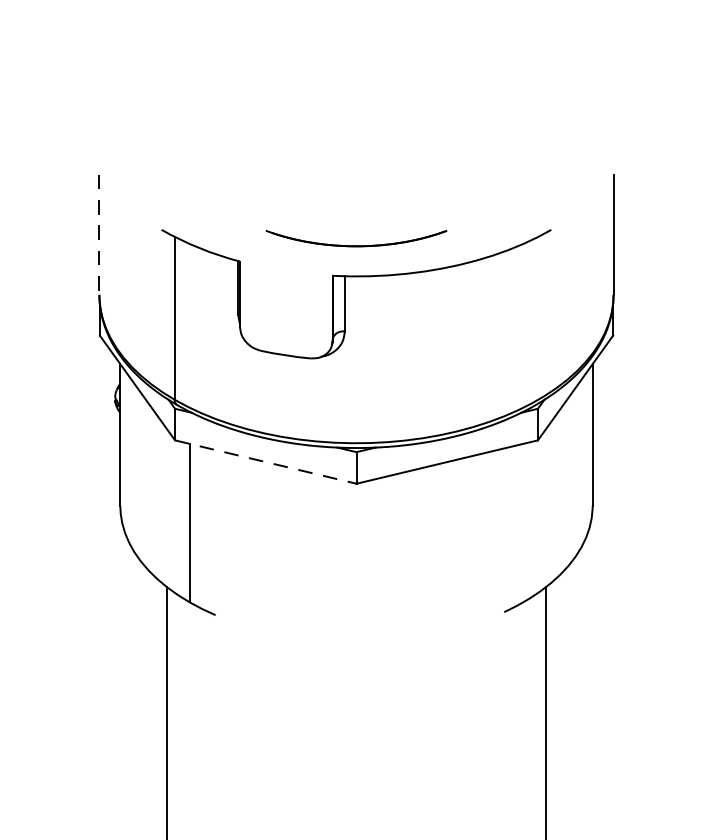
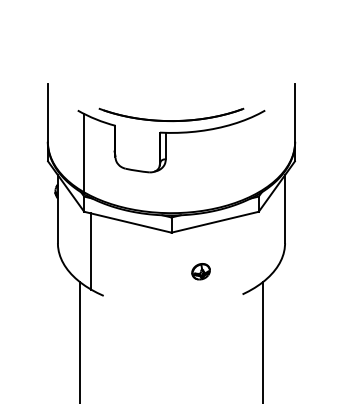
line: (98, 233) -> (47, 112), dashed -> solid
part: (356, 238) -> (171, 114), size x1.67
line: (265, 462) -> (127, 222), dashed -> solid
part: (416, 564) -> (200, 271), added

